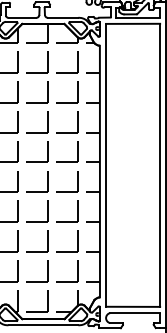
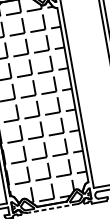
line: (43, 325) -> (52, 208), solid -> dashed

